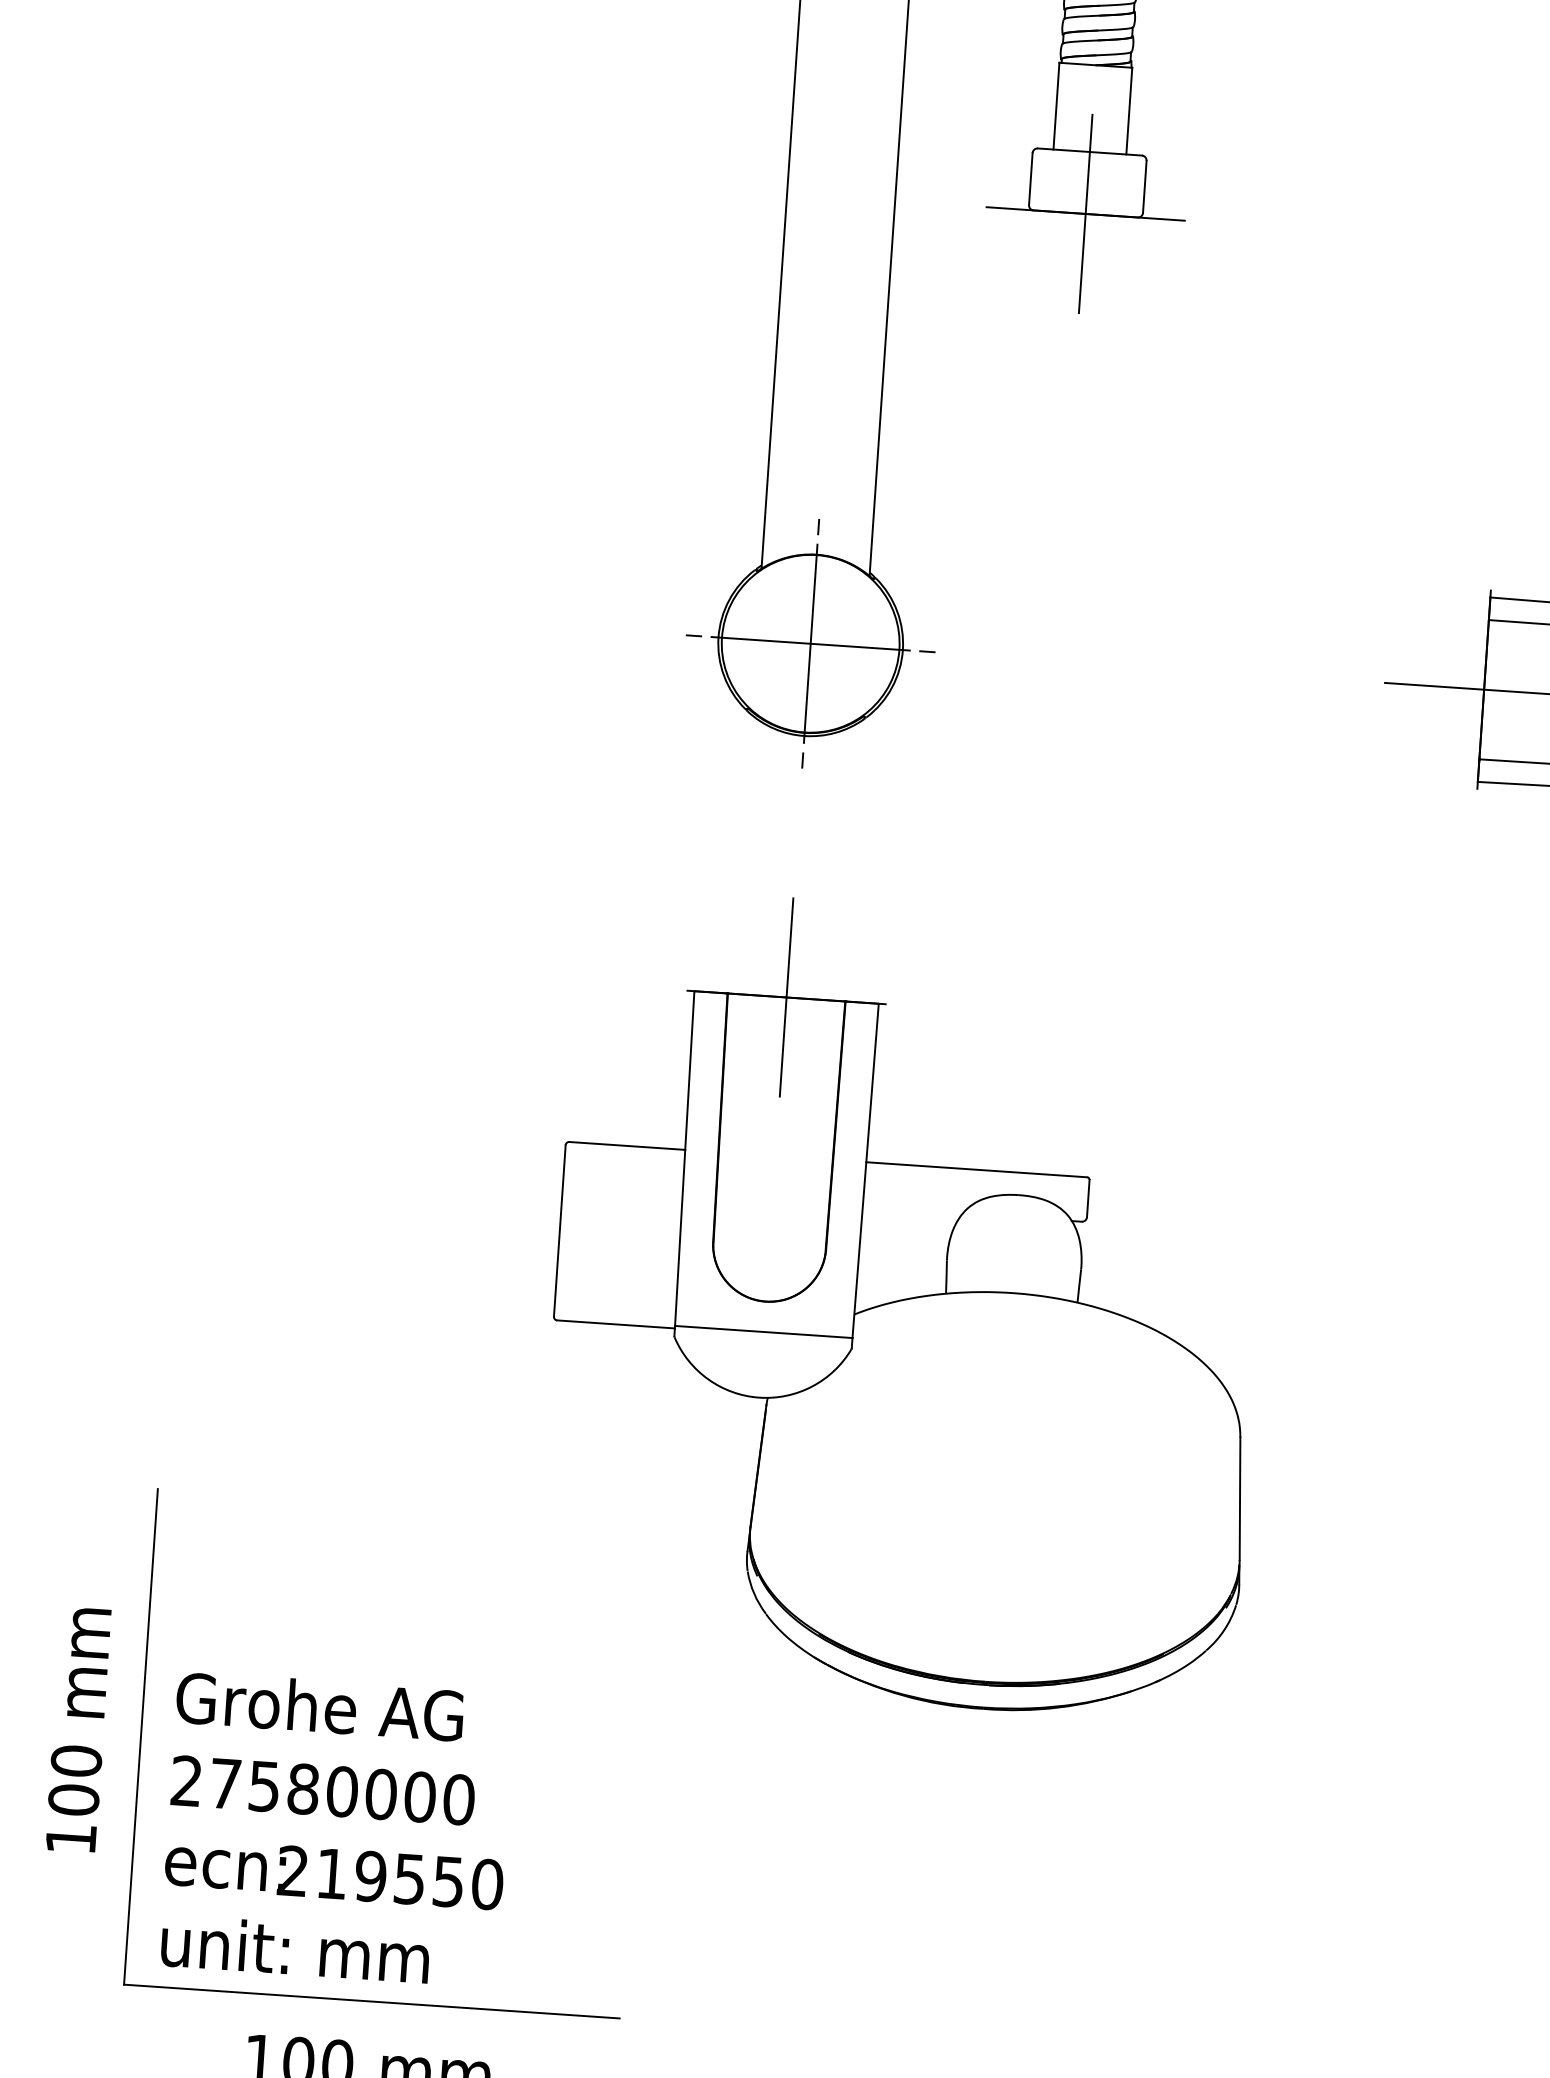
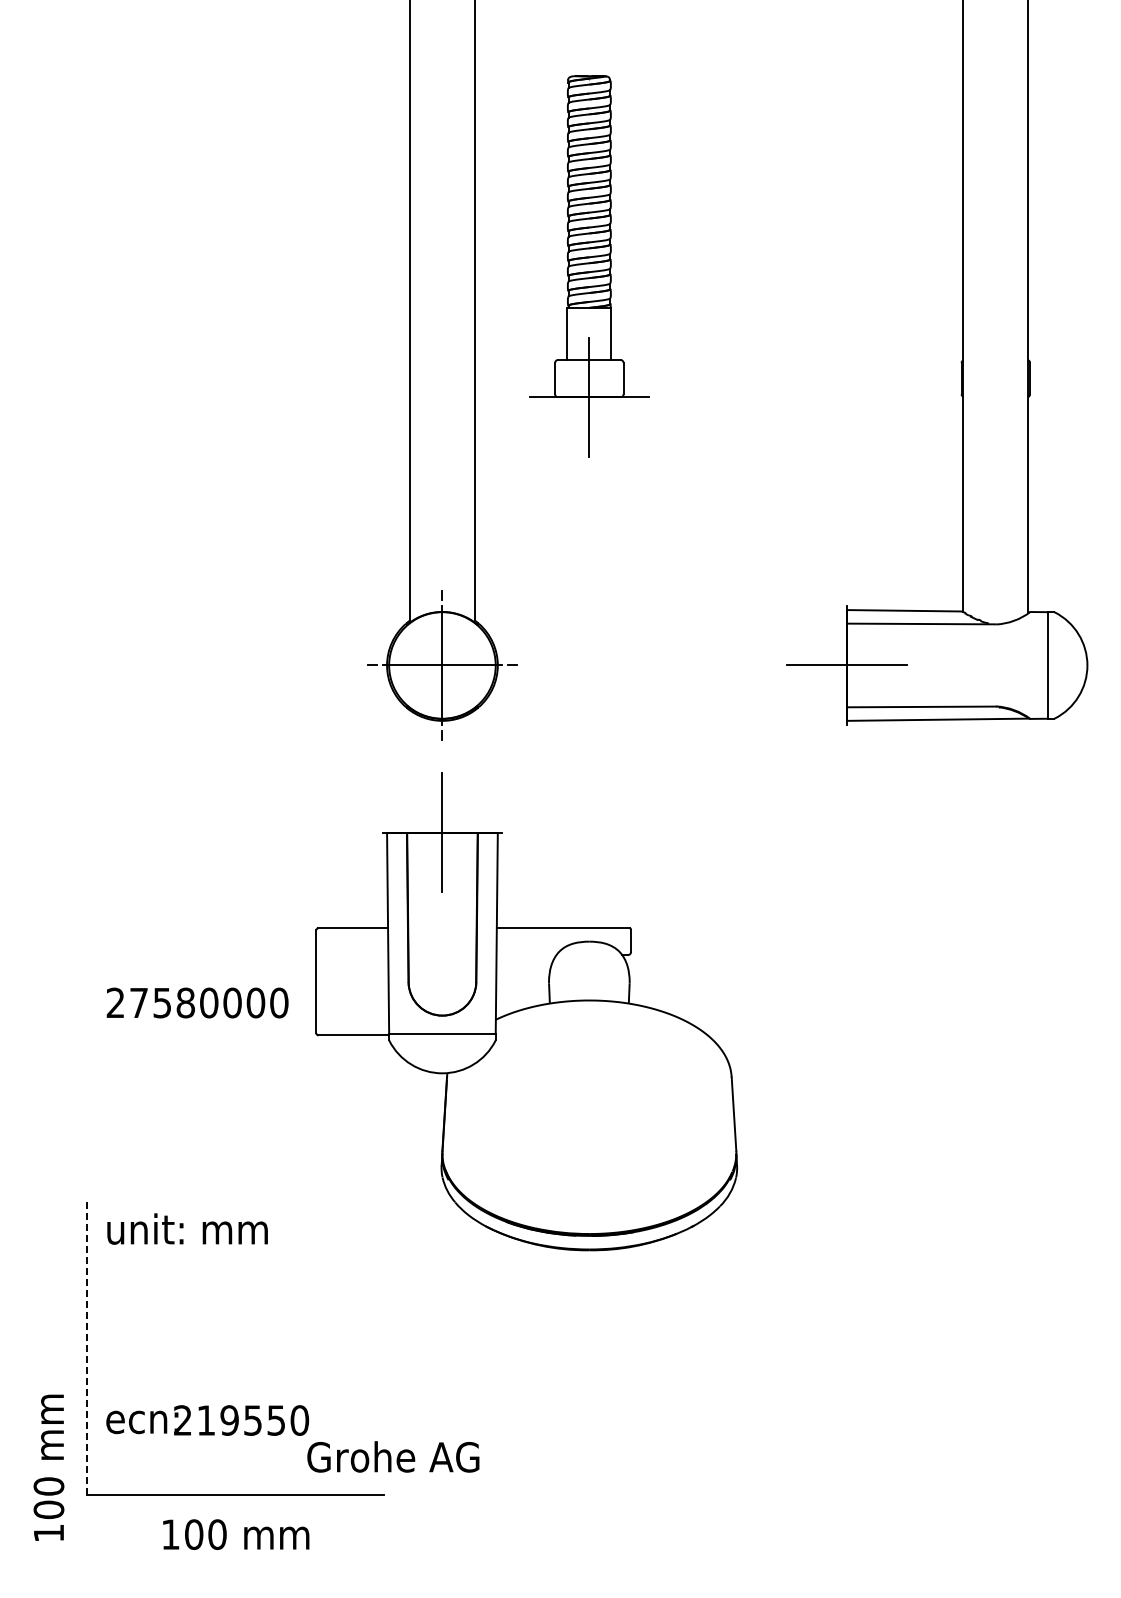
part: (906, 1304) -> (526, 1011), moved
text: (320, 1705) -> (393, 1456), moved
text: (77, 1729) -> (48, 1467), moved
line: (140, 1737) -> (86, 1346), solid -> dashed
text: (322, 1789) -> (197, 1002), moved
text: (295, 1948) -> (187, 1228), moved

